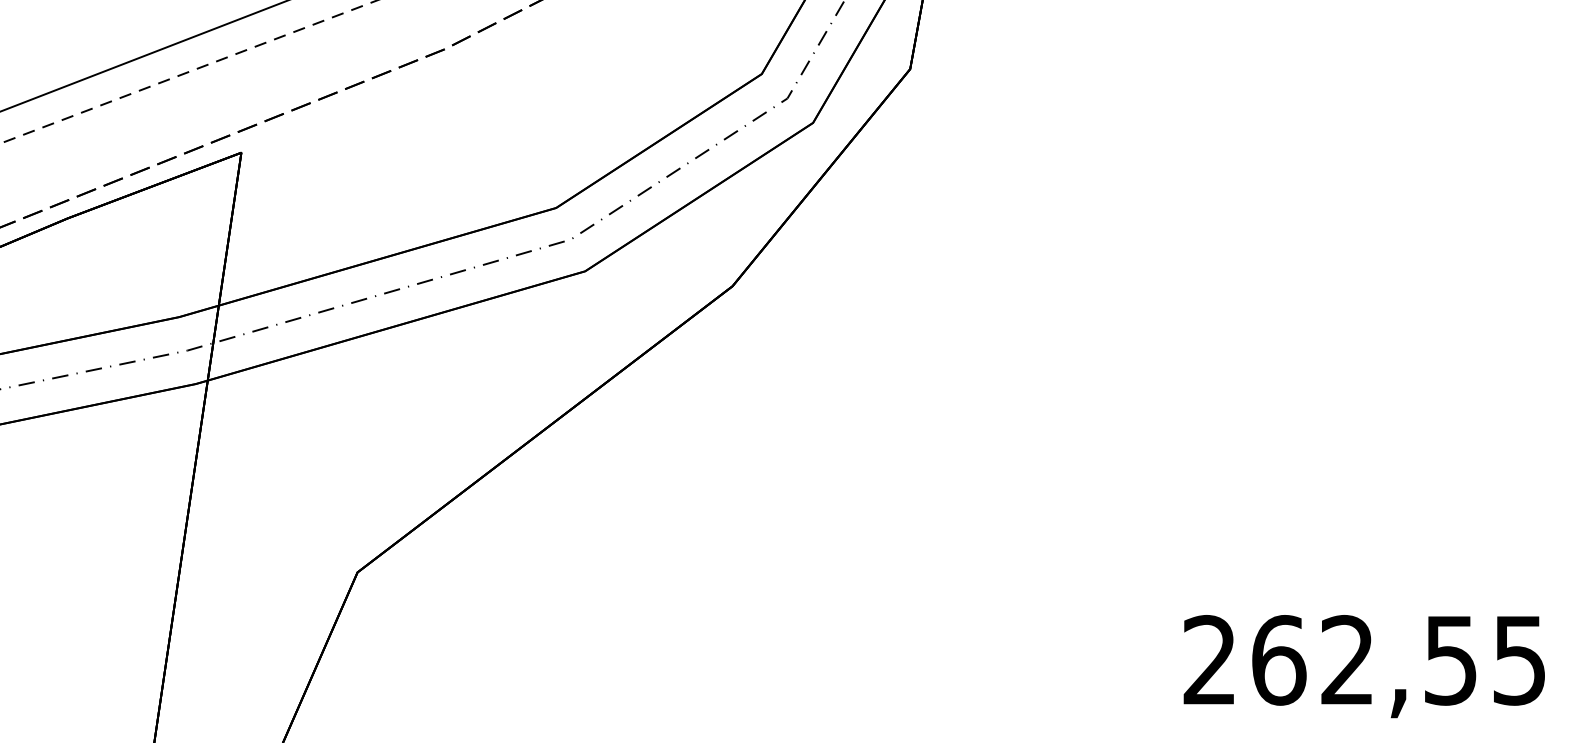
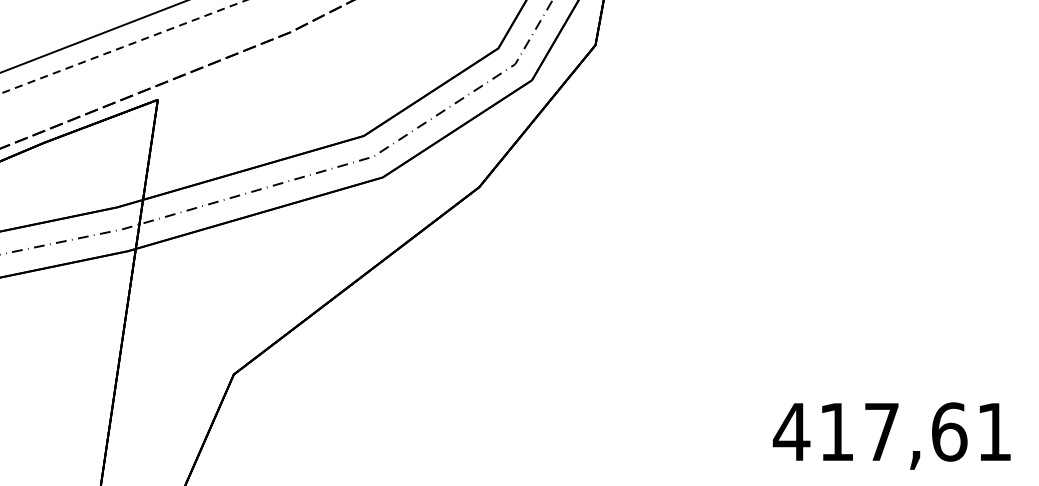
text: (1362, 659) -> (891, 431), 262,55 -> 417,61

